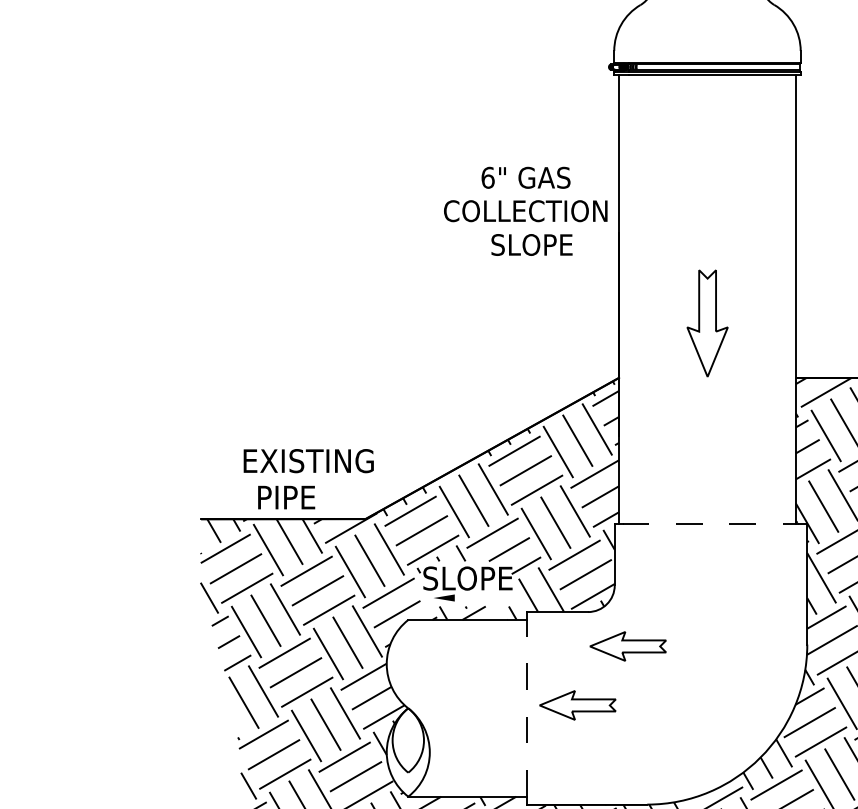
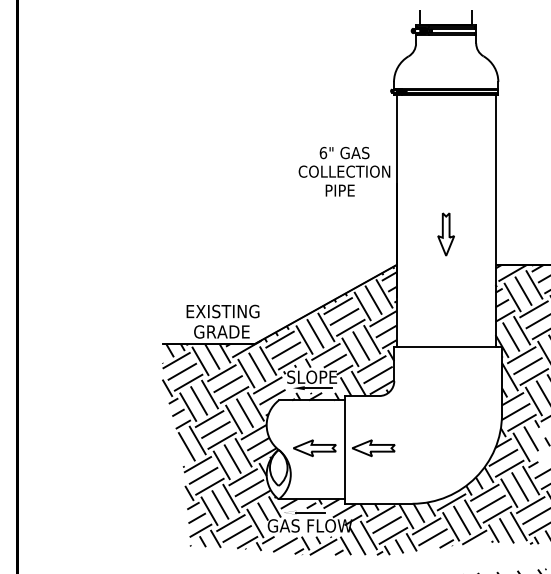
text: (531, 244) -> (347, 190), SLOPE -> PIPE
part: (706, 323) -> (445, 234), size x0.71
text: (305, 496) -> (221, 331), PIPE -> GRADE
line: (711, 523) -> (448, 346), dashed -> solid
line: (477, 598) -> (317, 388), added
part: (627, 646) -> (314, 448), moved
line: (527, 707) -> (345, 449), dashed -> solid

